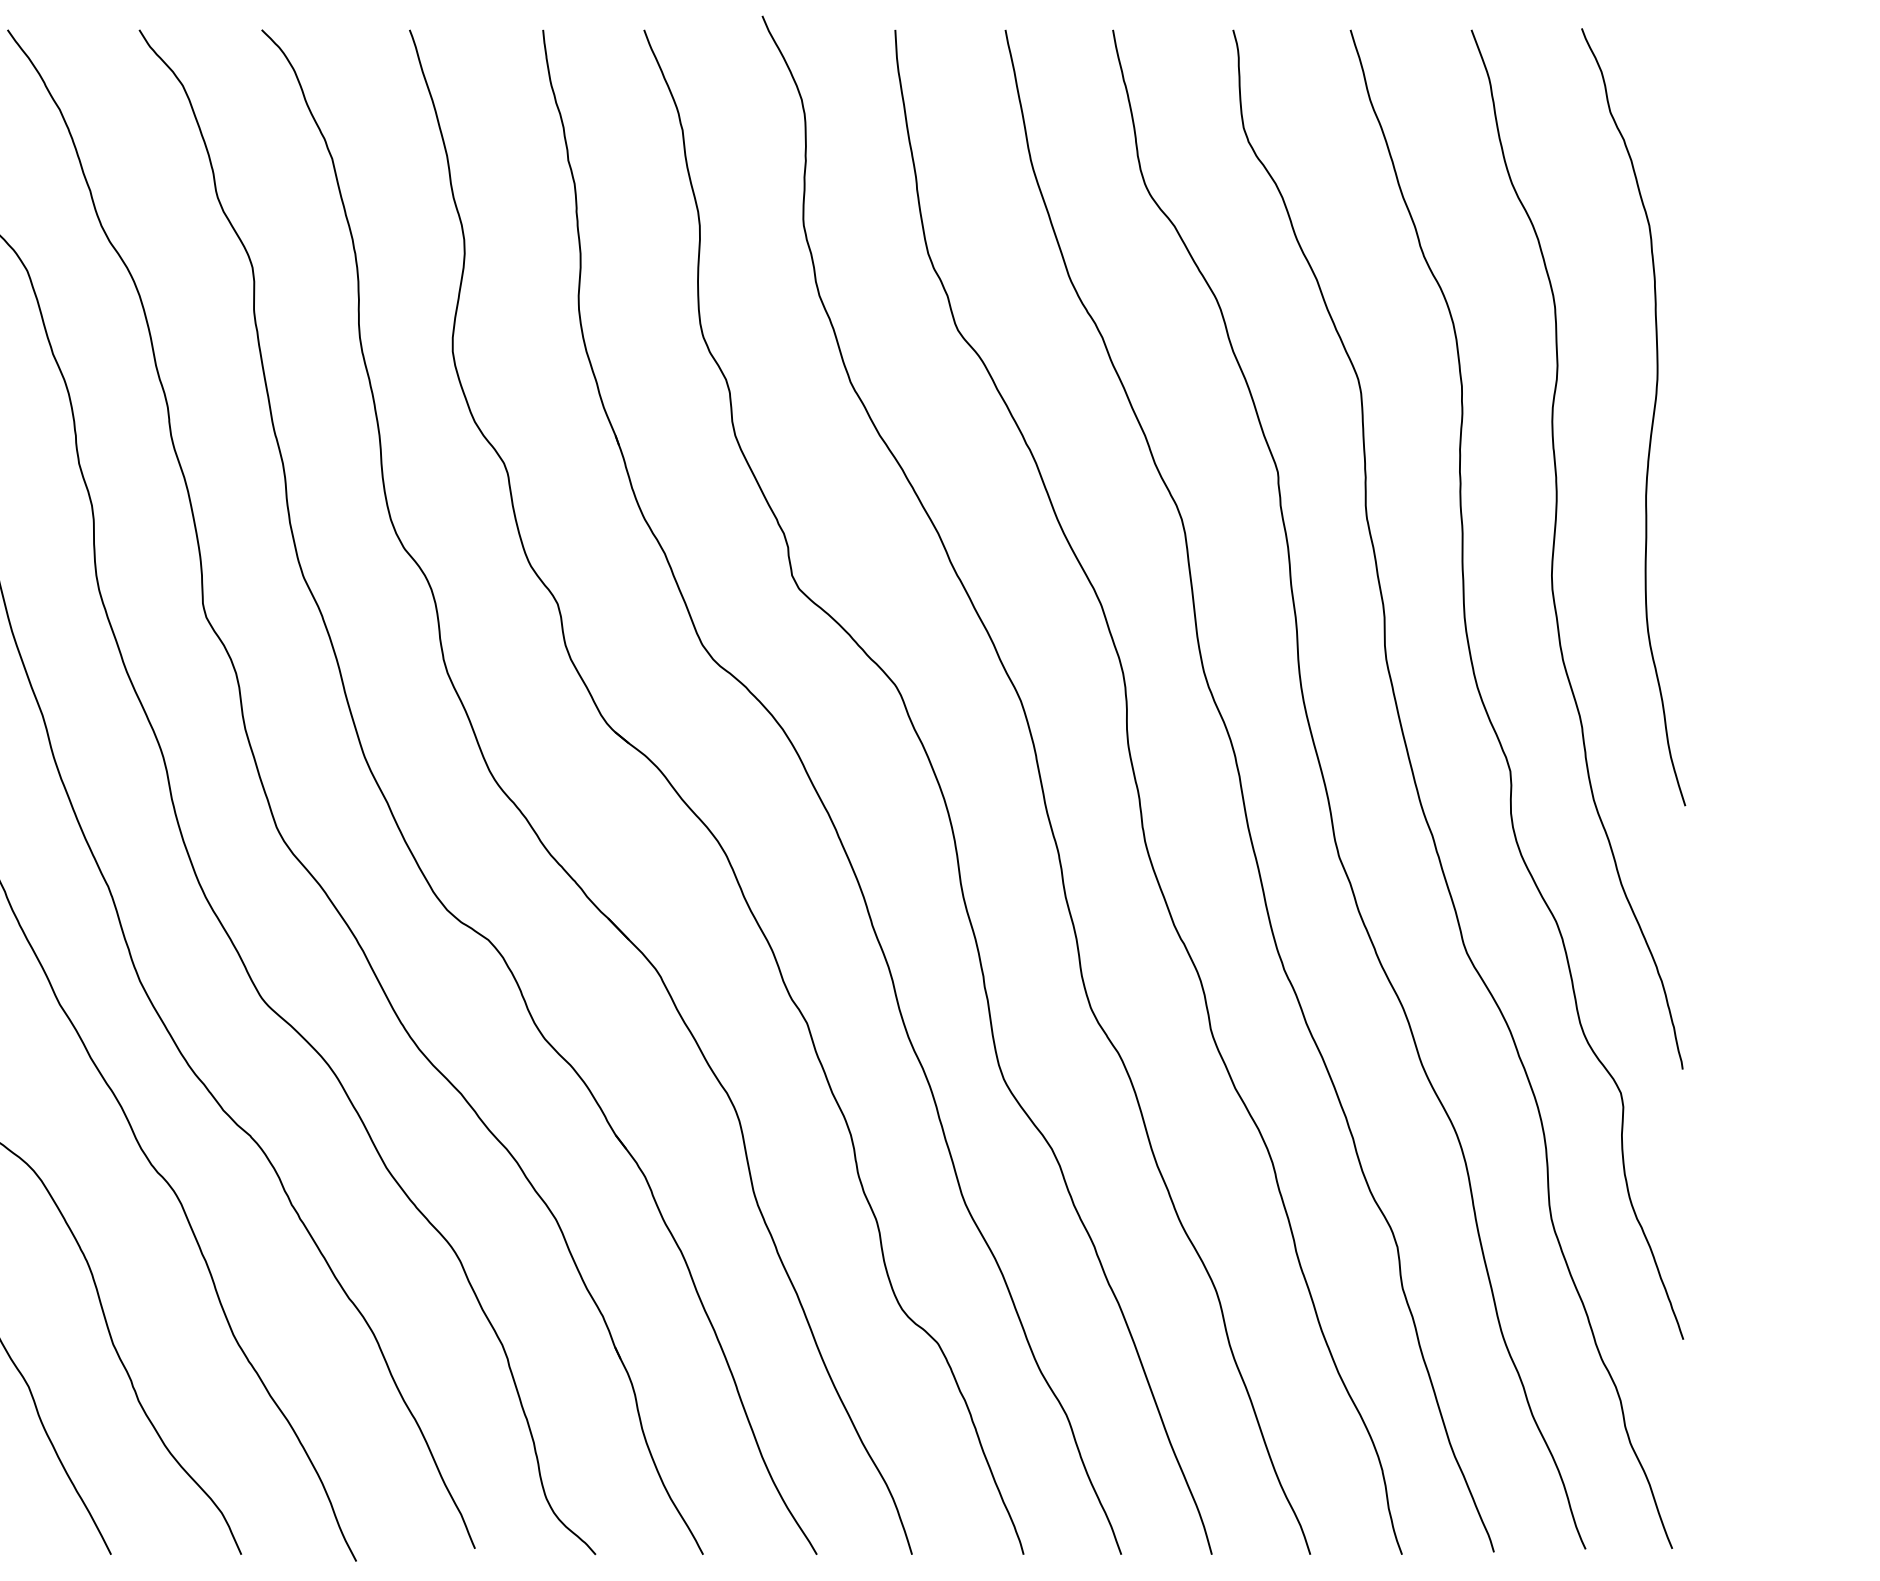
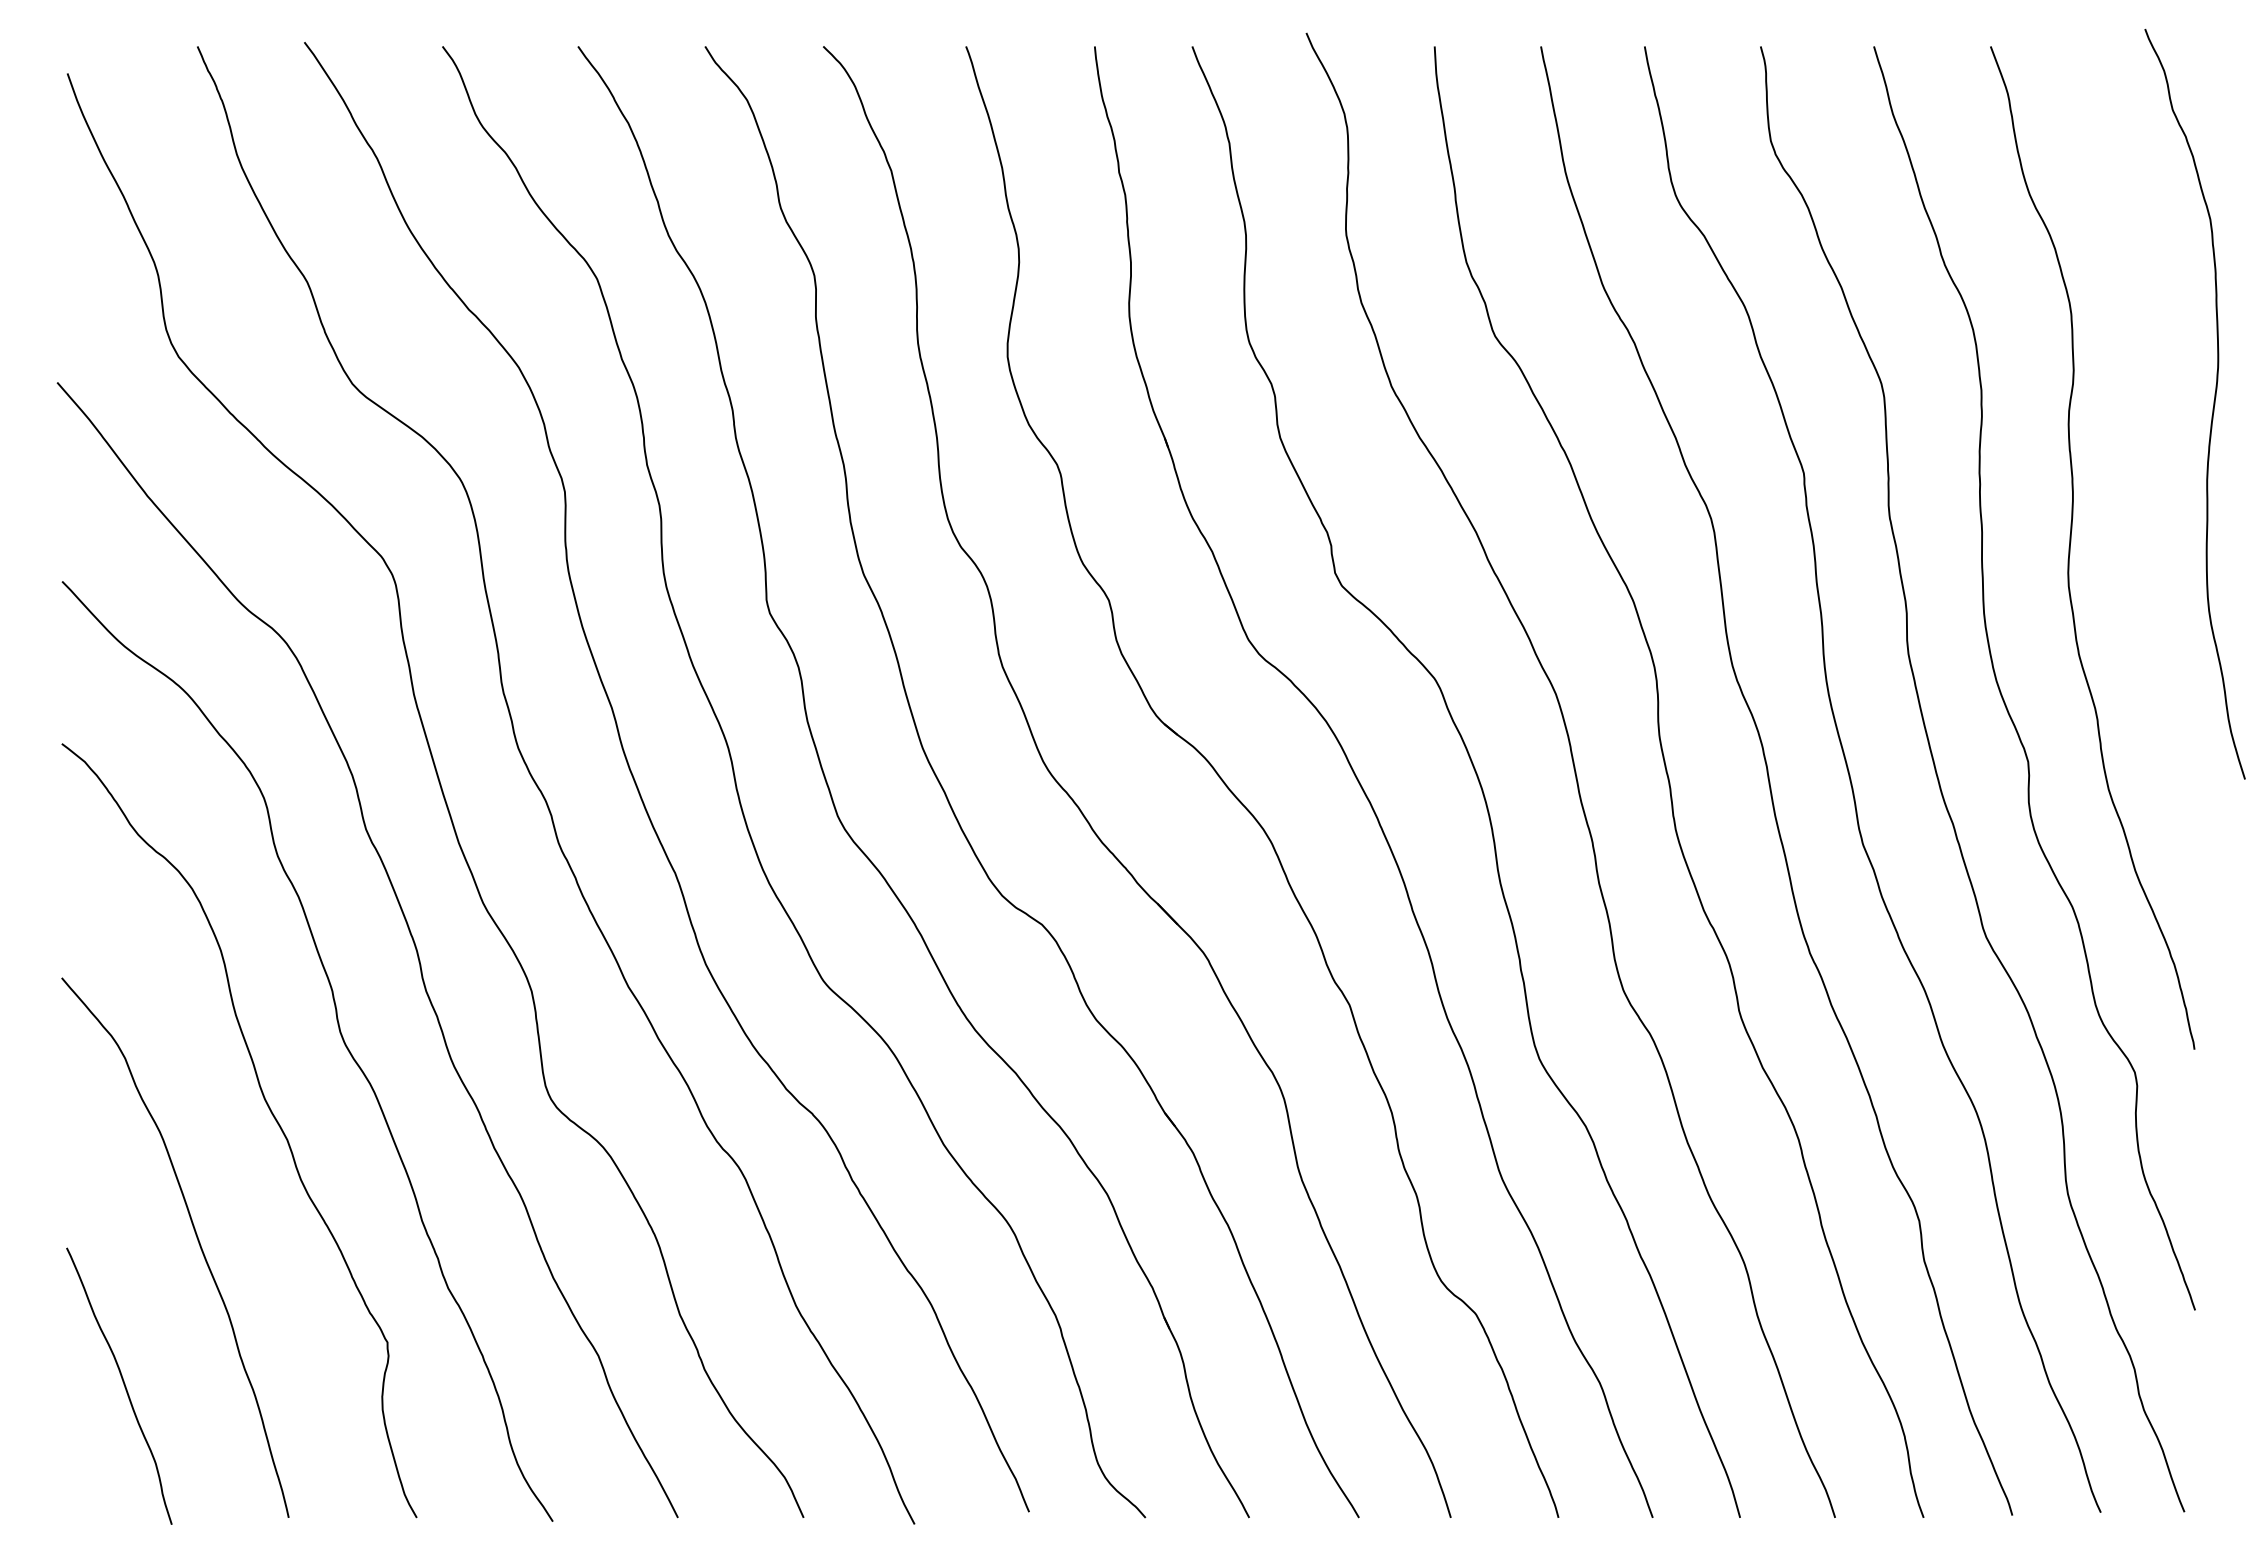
curve: (1651, 421) -> (2212, 408), moved

